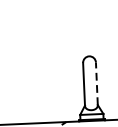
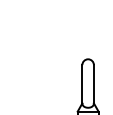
line: (96, 82) -> (93, 83), dashed -> solid

